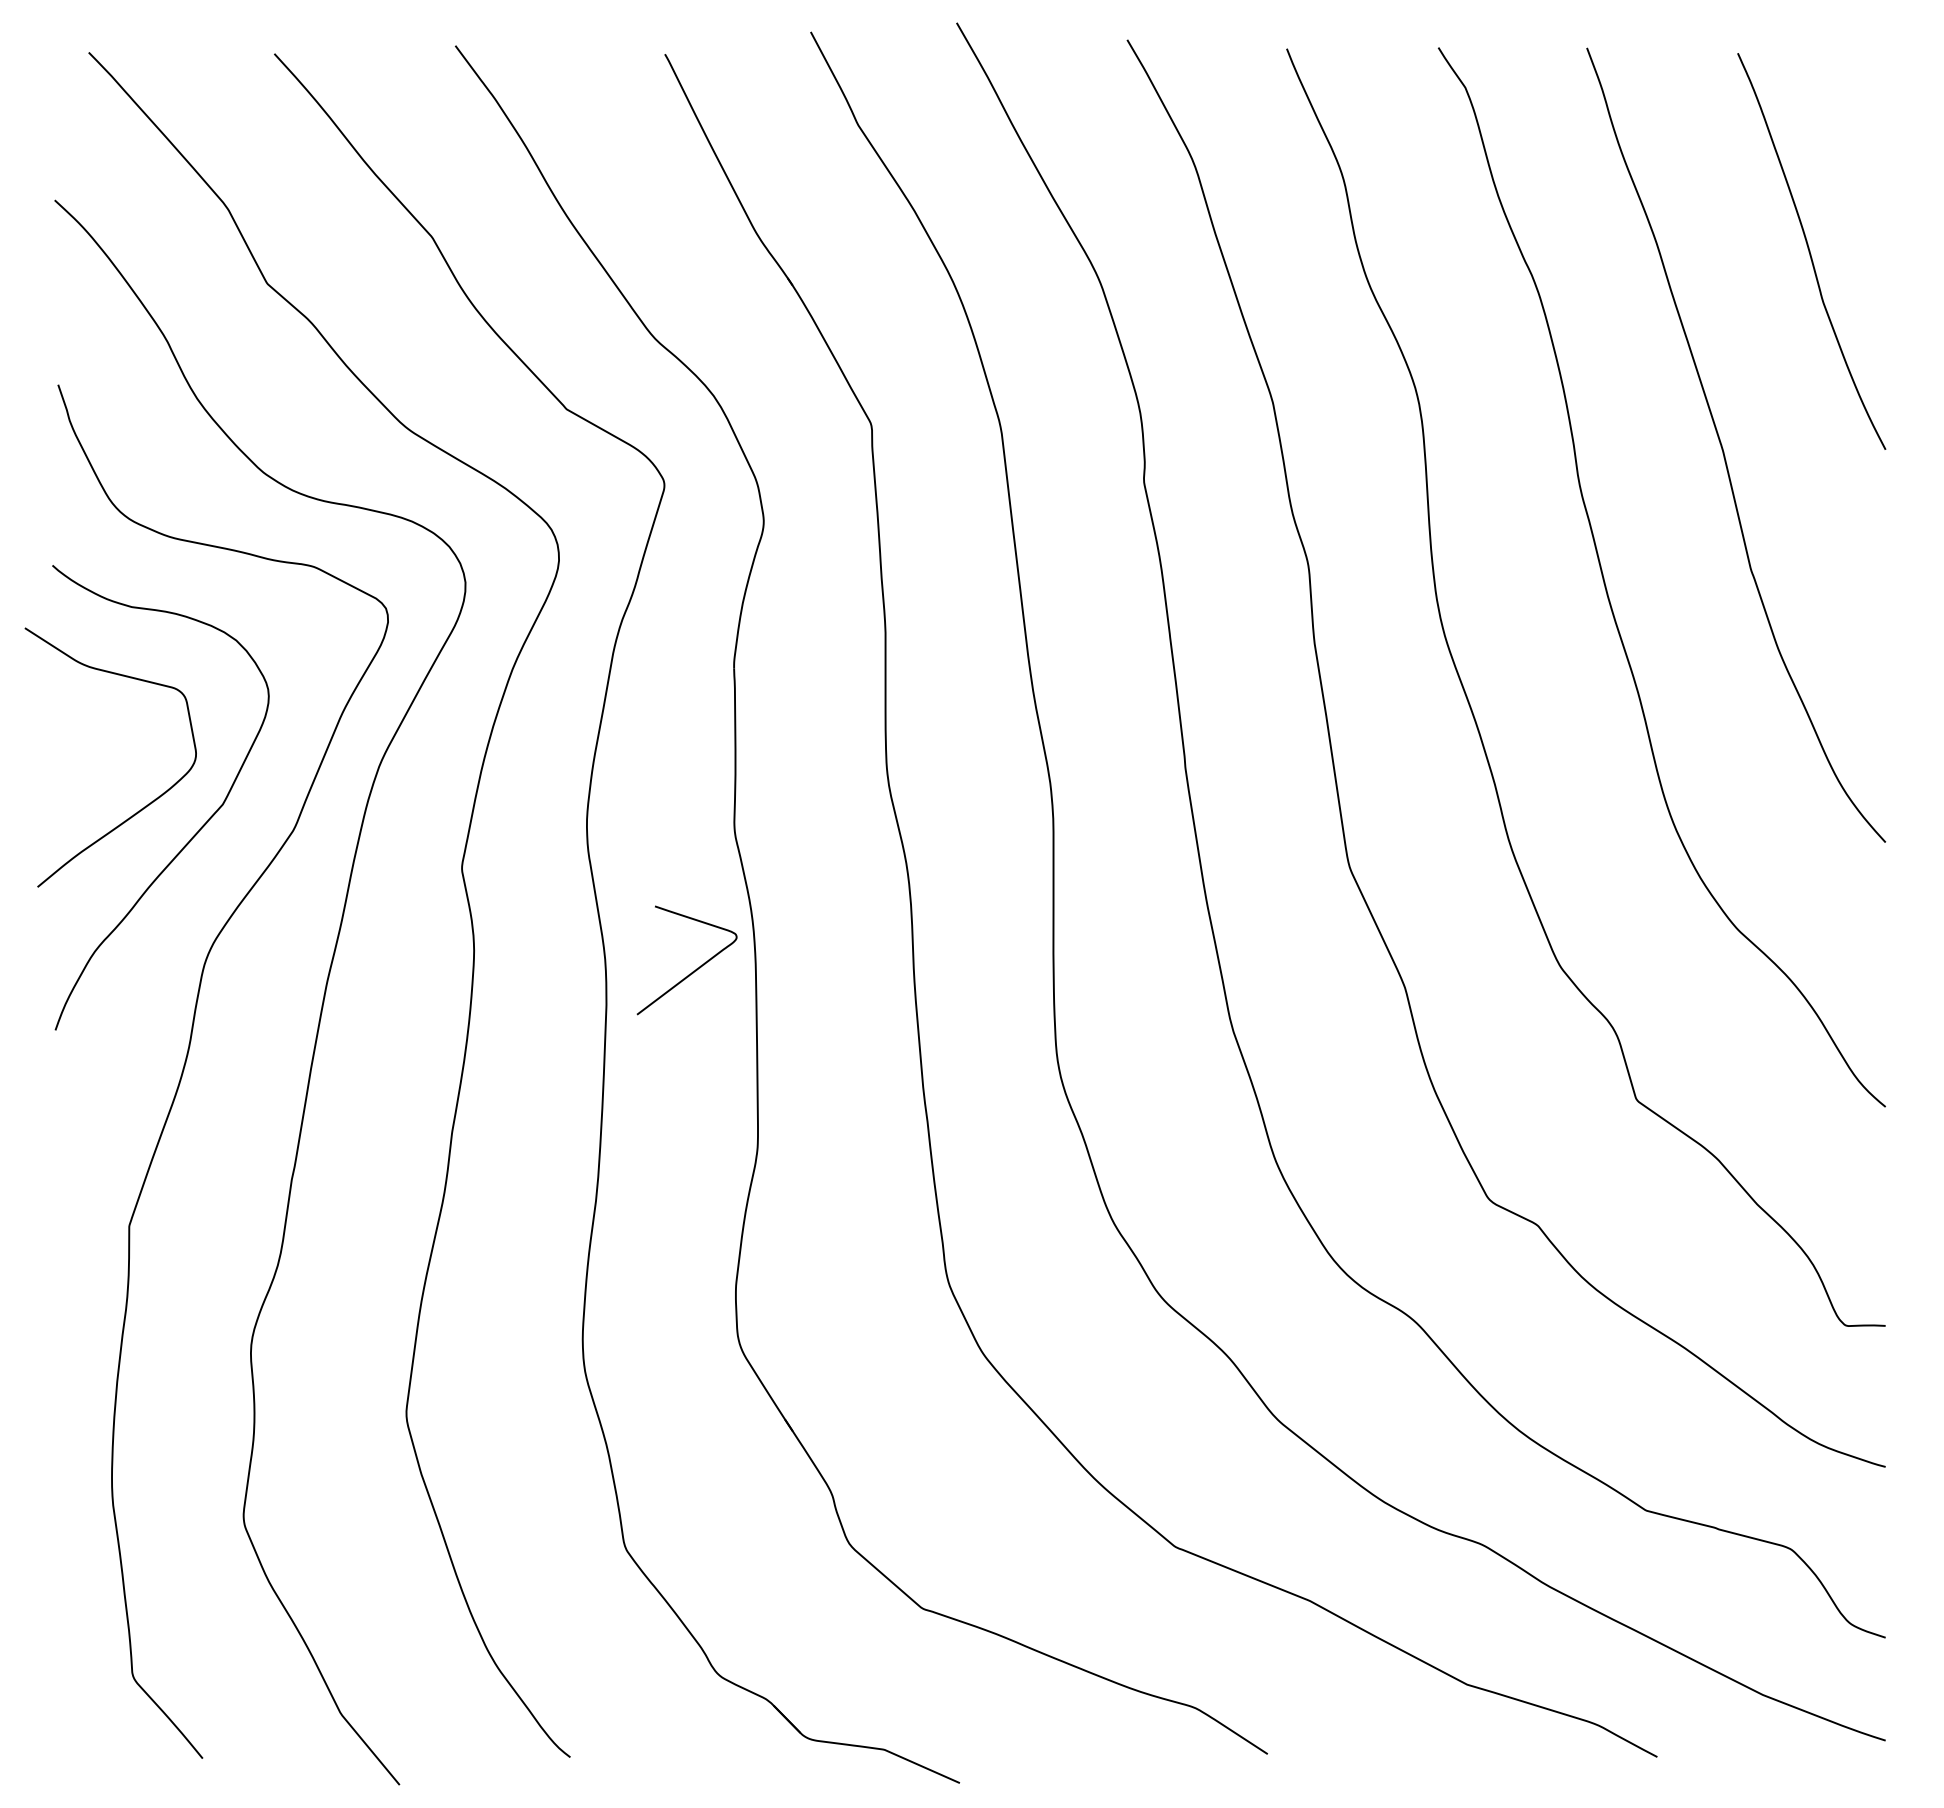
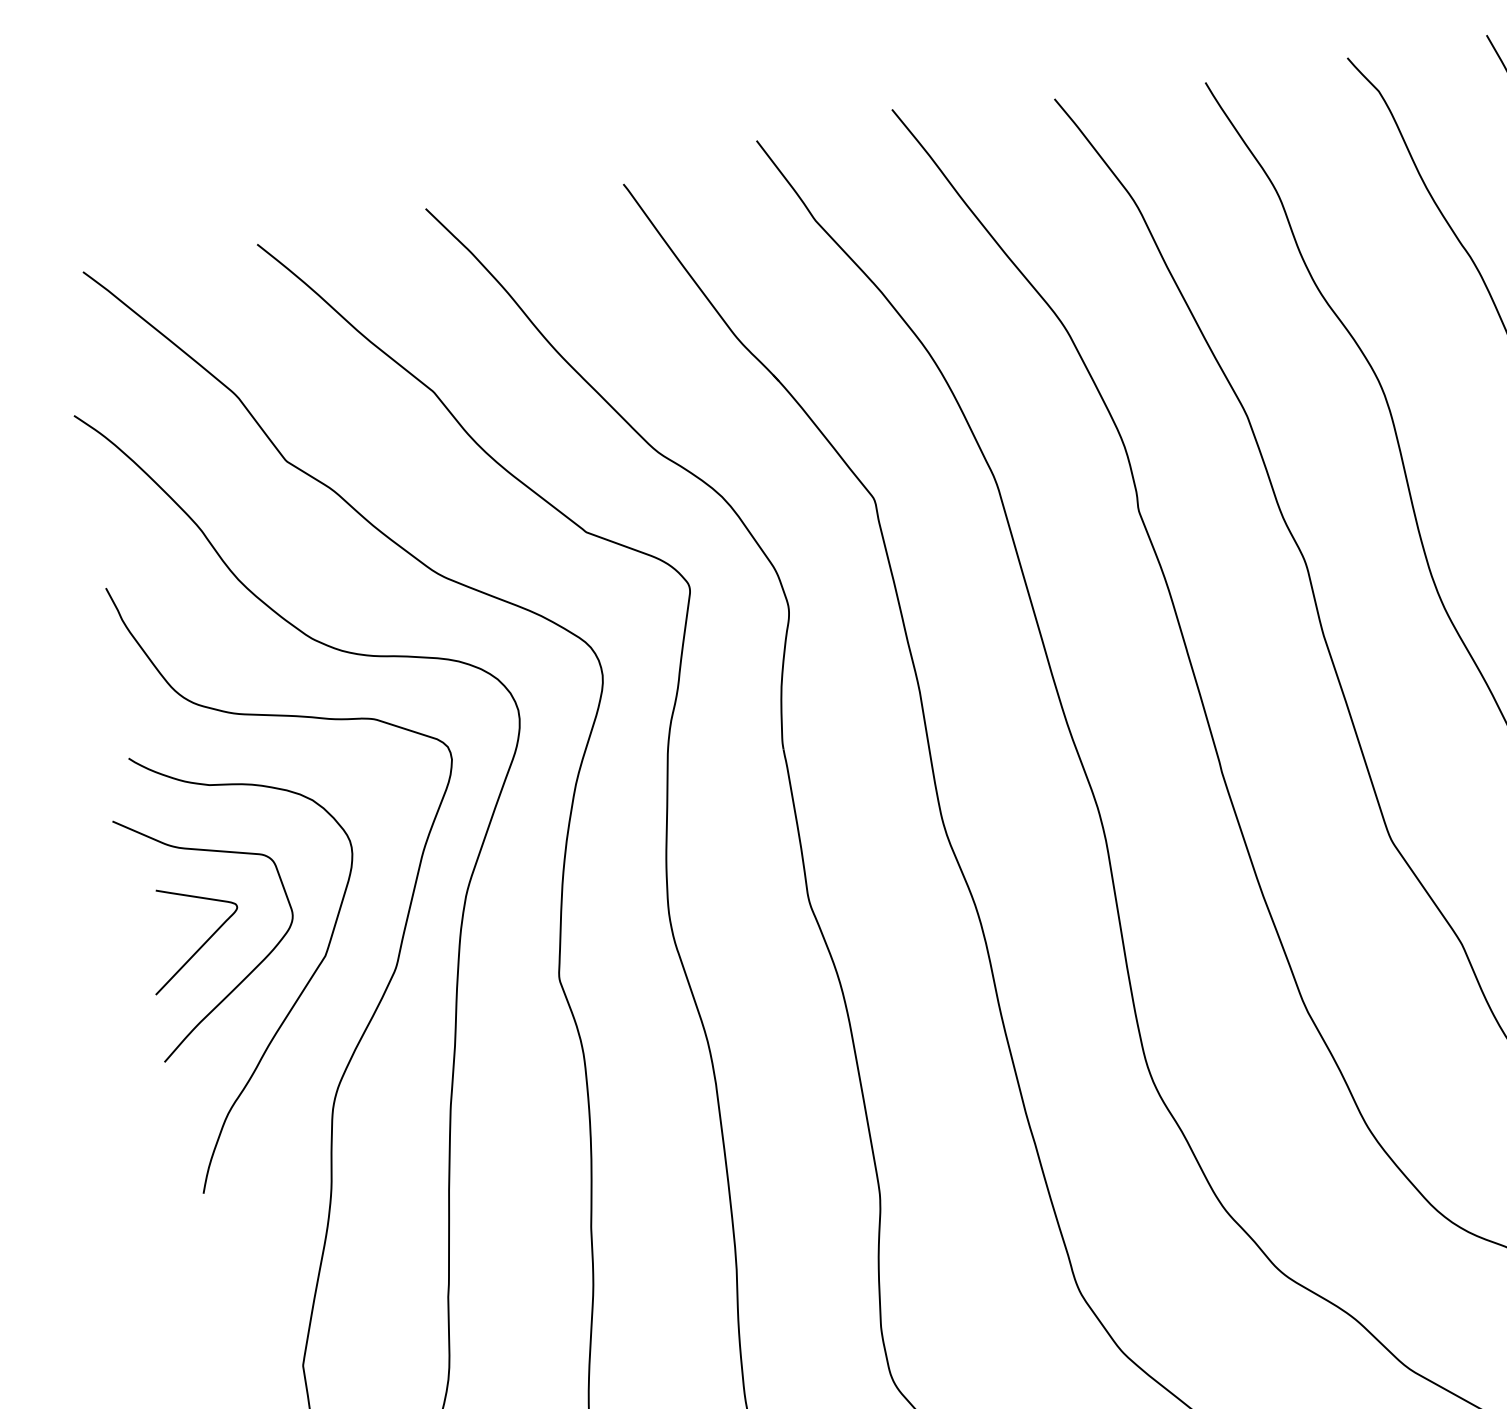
curve: (692, 971) -> (201, 945), moved

